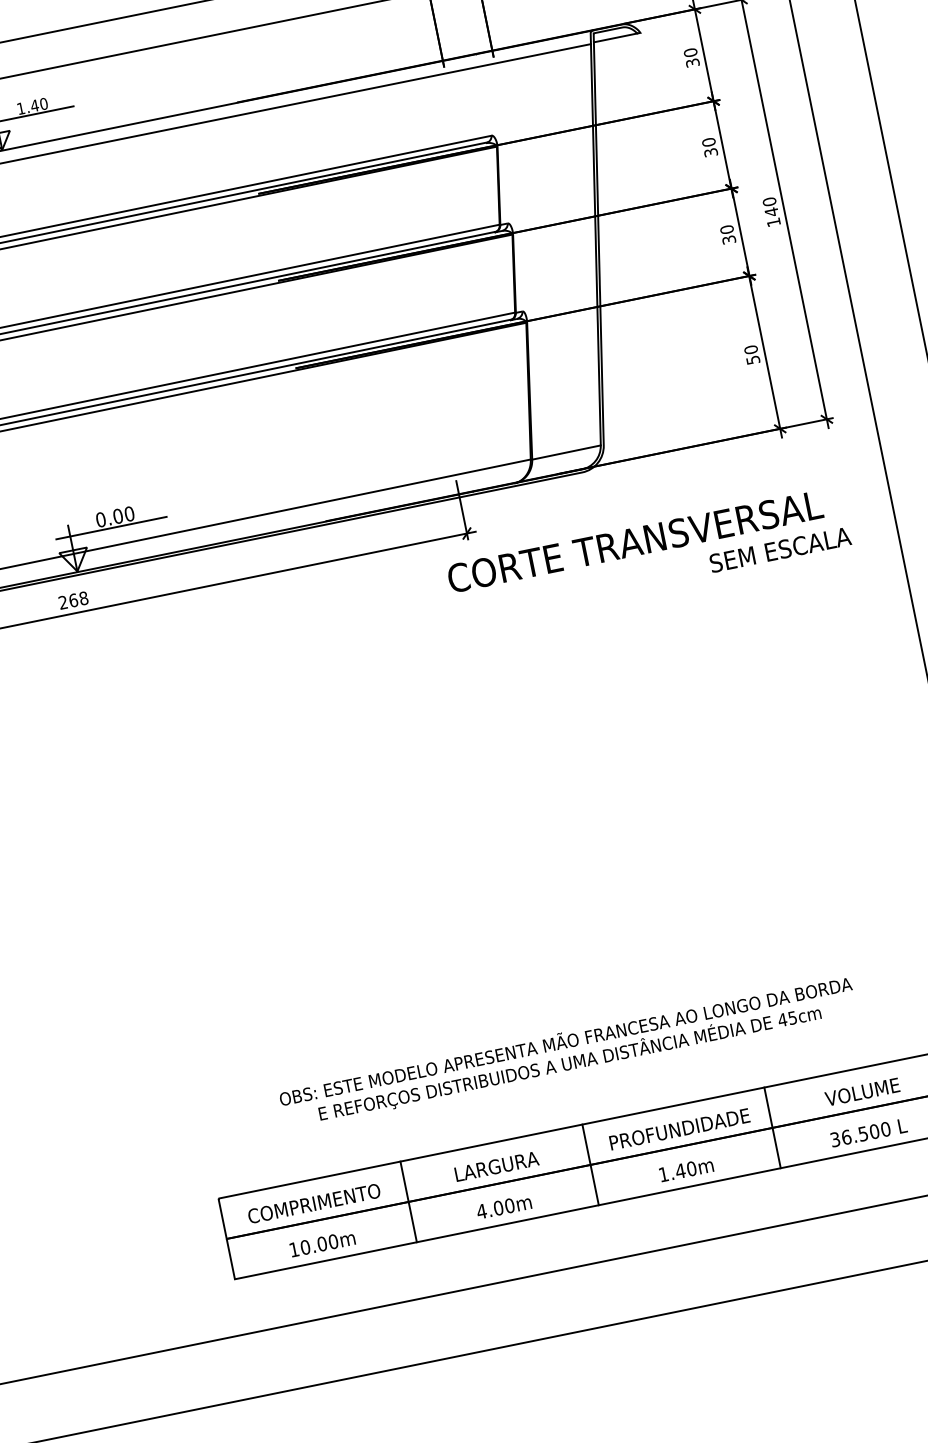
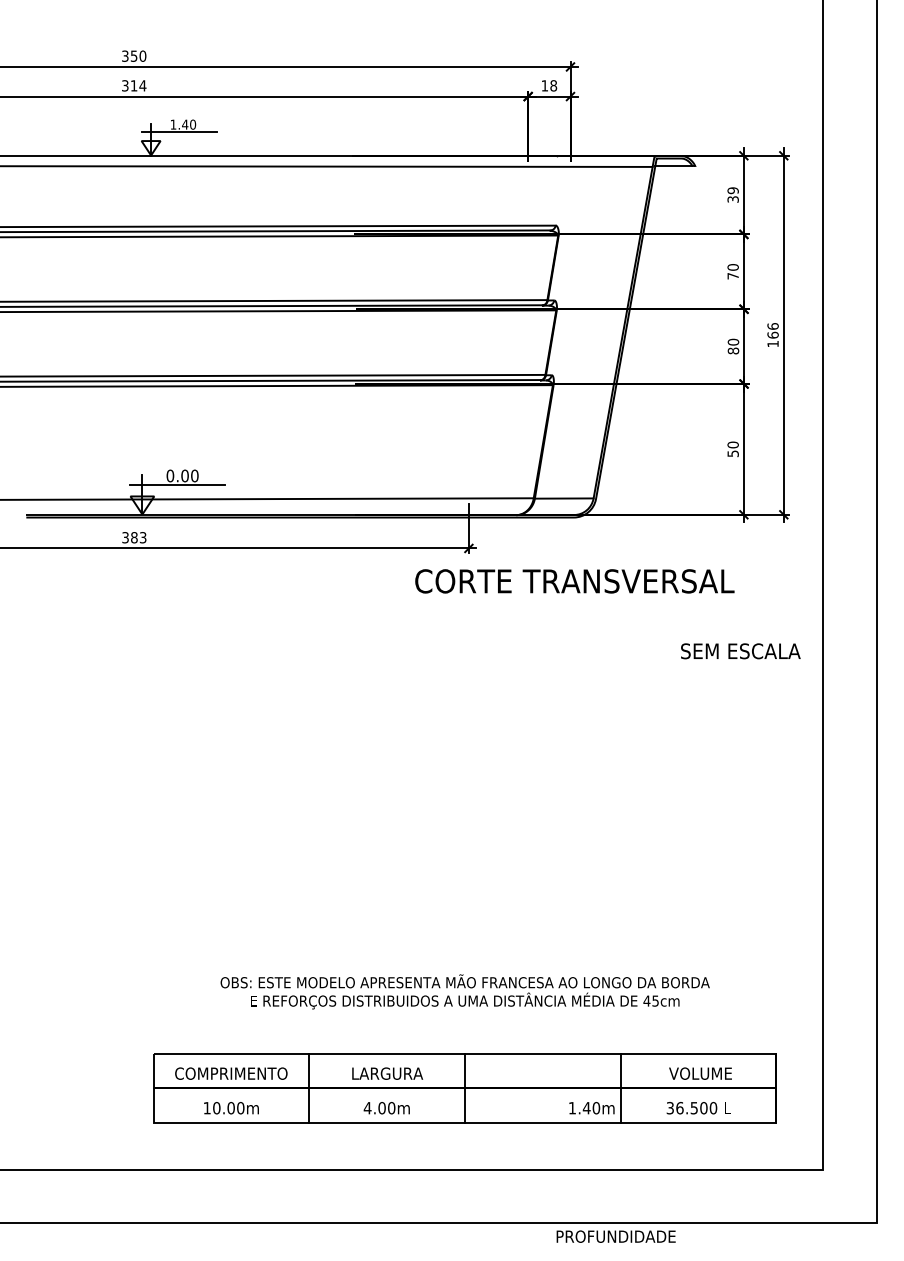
text: (689, 52) -> (732, 190), 30 -> 39
text: (710, 153) -> (732, 276), 30 -> 70
text: (769, 206) -> (772, 330), 140 -> 166
text: (729, 239) -> (733, 350), 30 -> 80
text: (634, 542) -> (574, 581), moved
text: (780, 550) -> (740, 651), moved
text: (73, 600) -> (134, 537), 268 -> 383
text: (678, 1129) -> (615, 1236), moved
text: (686, 1170) -> (591, 1108), moved

